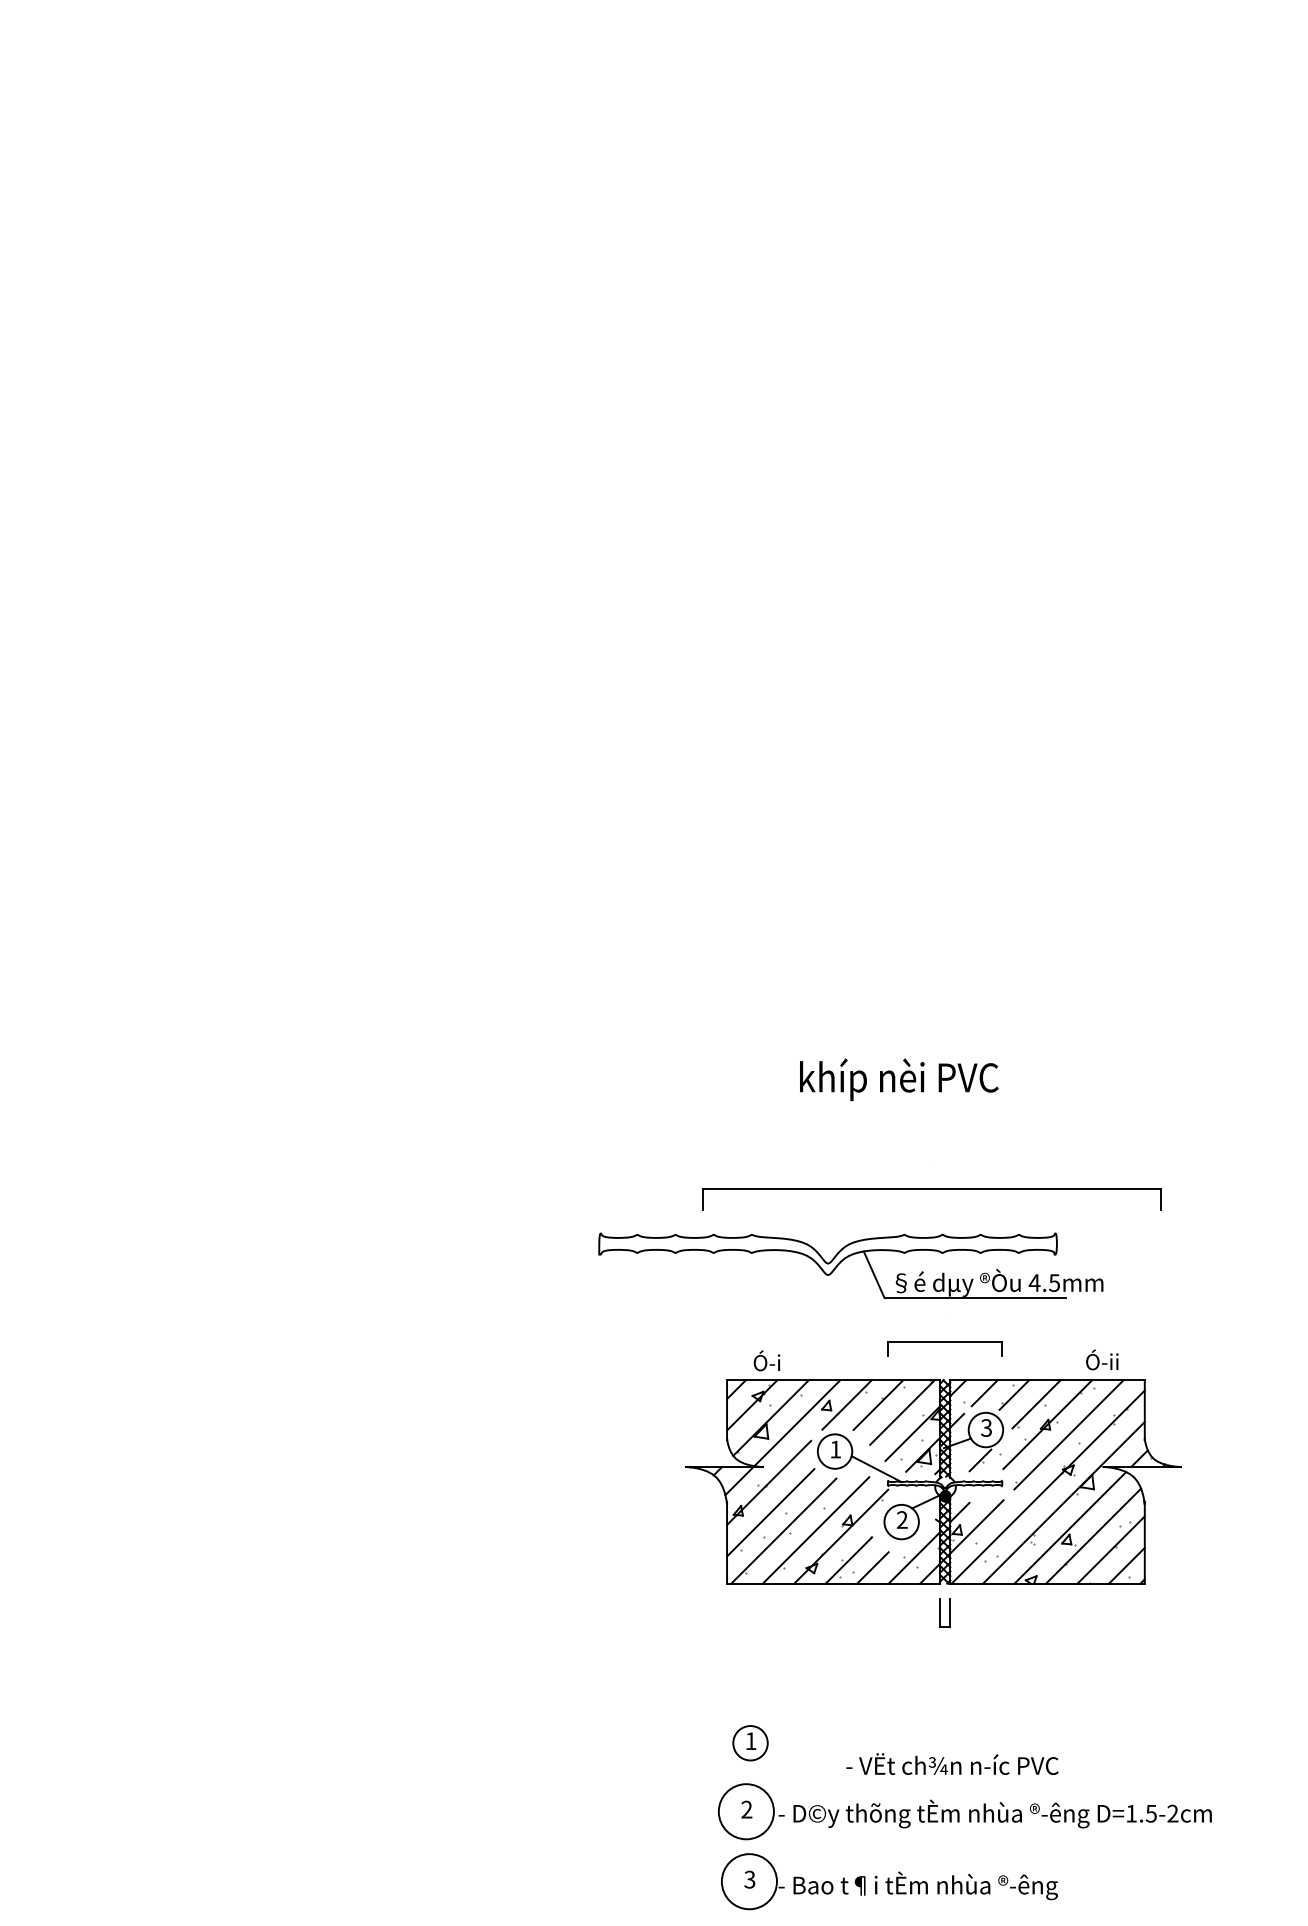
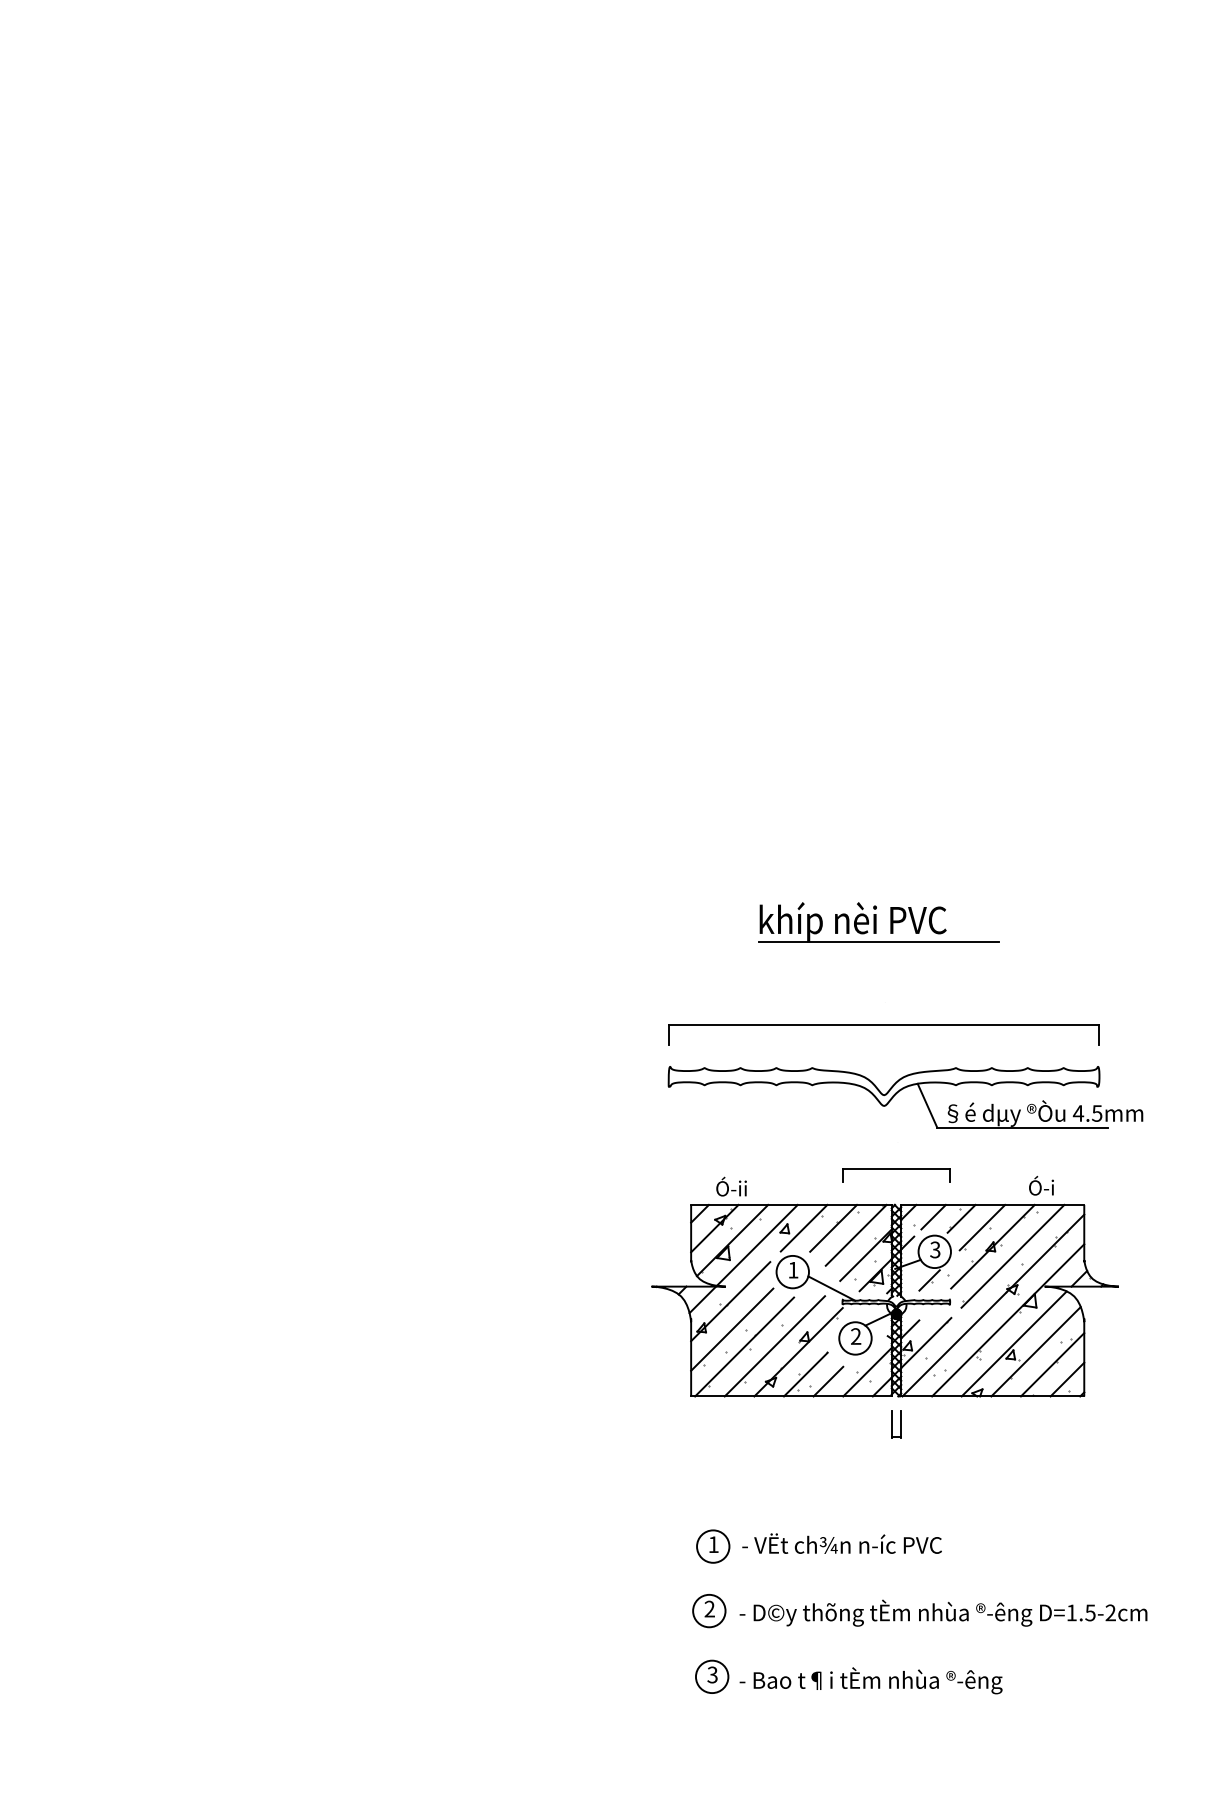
line: (926, 1100) -> (878, 941), added
part: (845, 1259) -> (900, 1091), moved
text: (1117, 1361) -> (1058, 1187), Ó-ii -> Ó-i
text: (784, 1362) -> (745, 1188), Ó-i -> Ó-ii
text: (952, 1763) -> (842, 1543), moved
circle: (746, 1811) -> (709, 1610), size x0.62
circle: (749, 1881) -> (712, 1676), size x0.62

